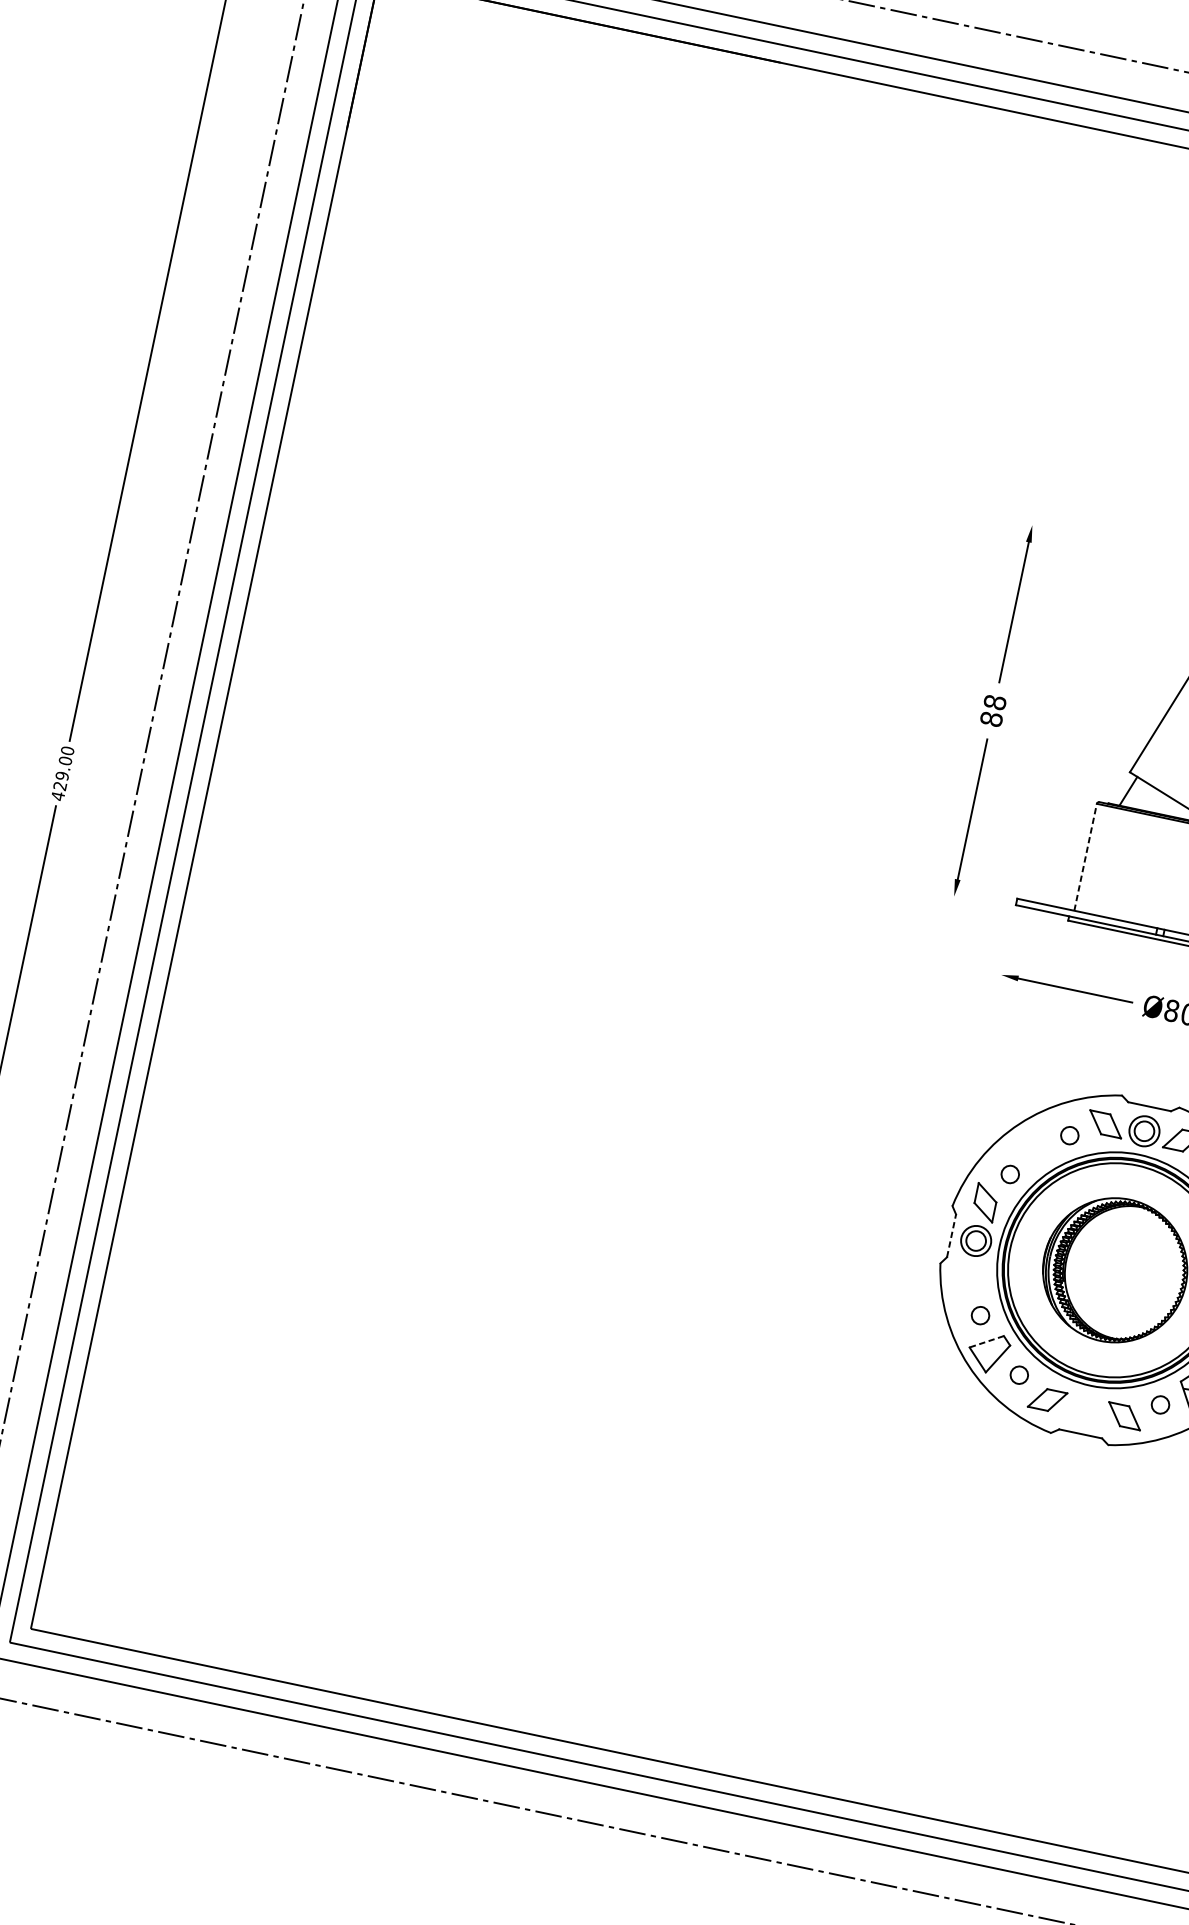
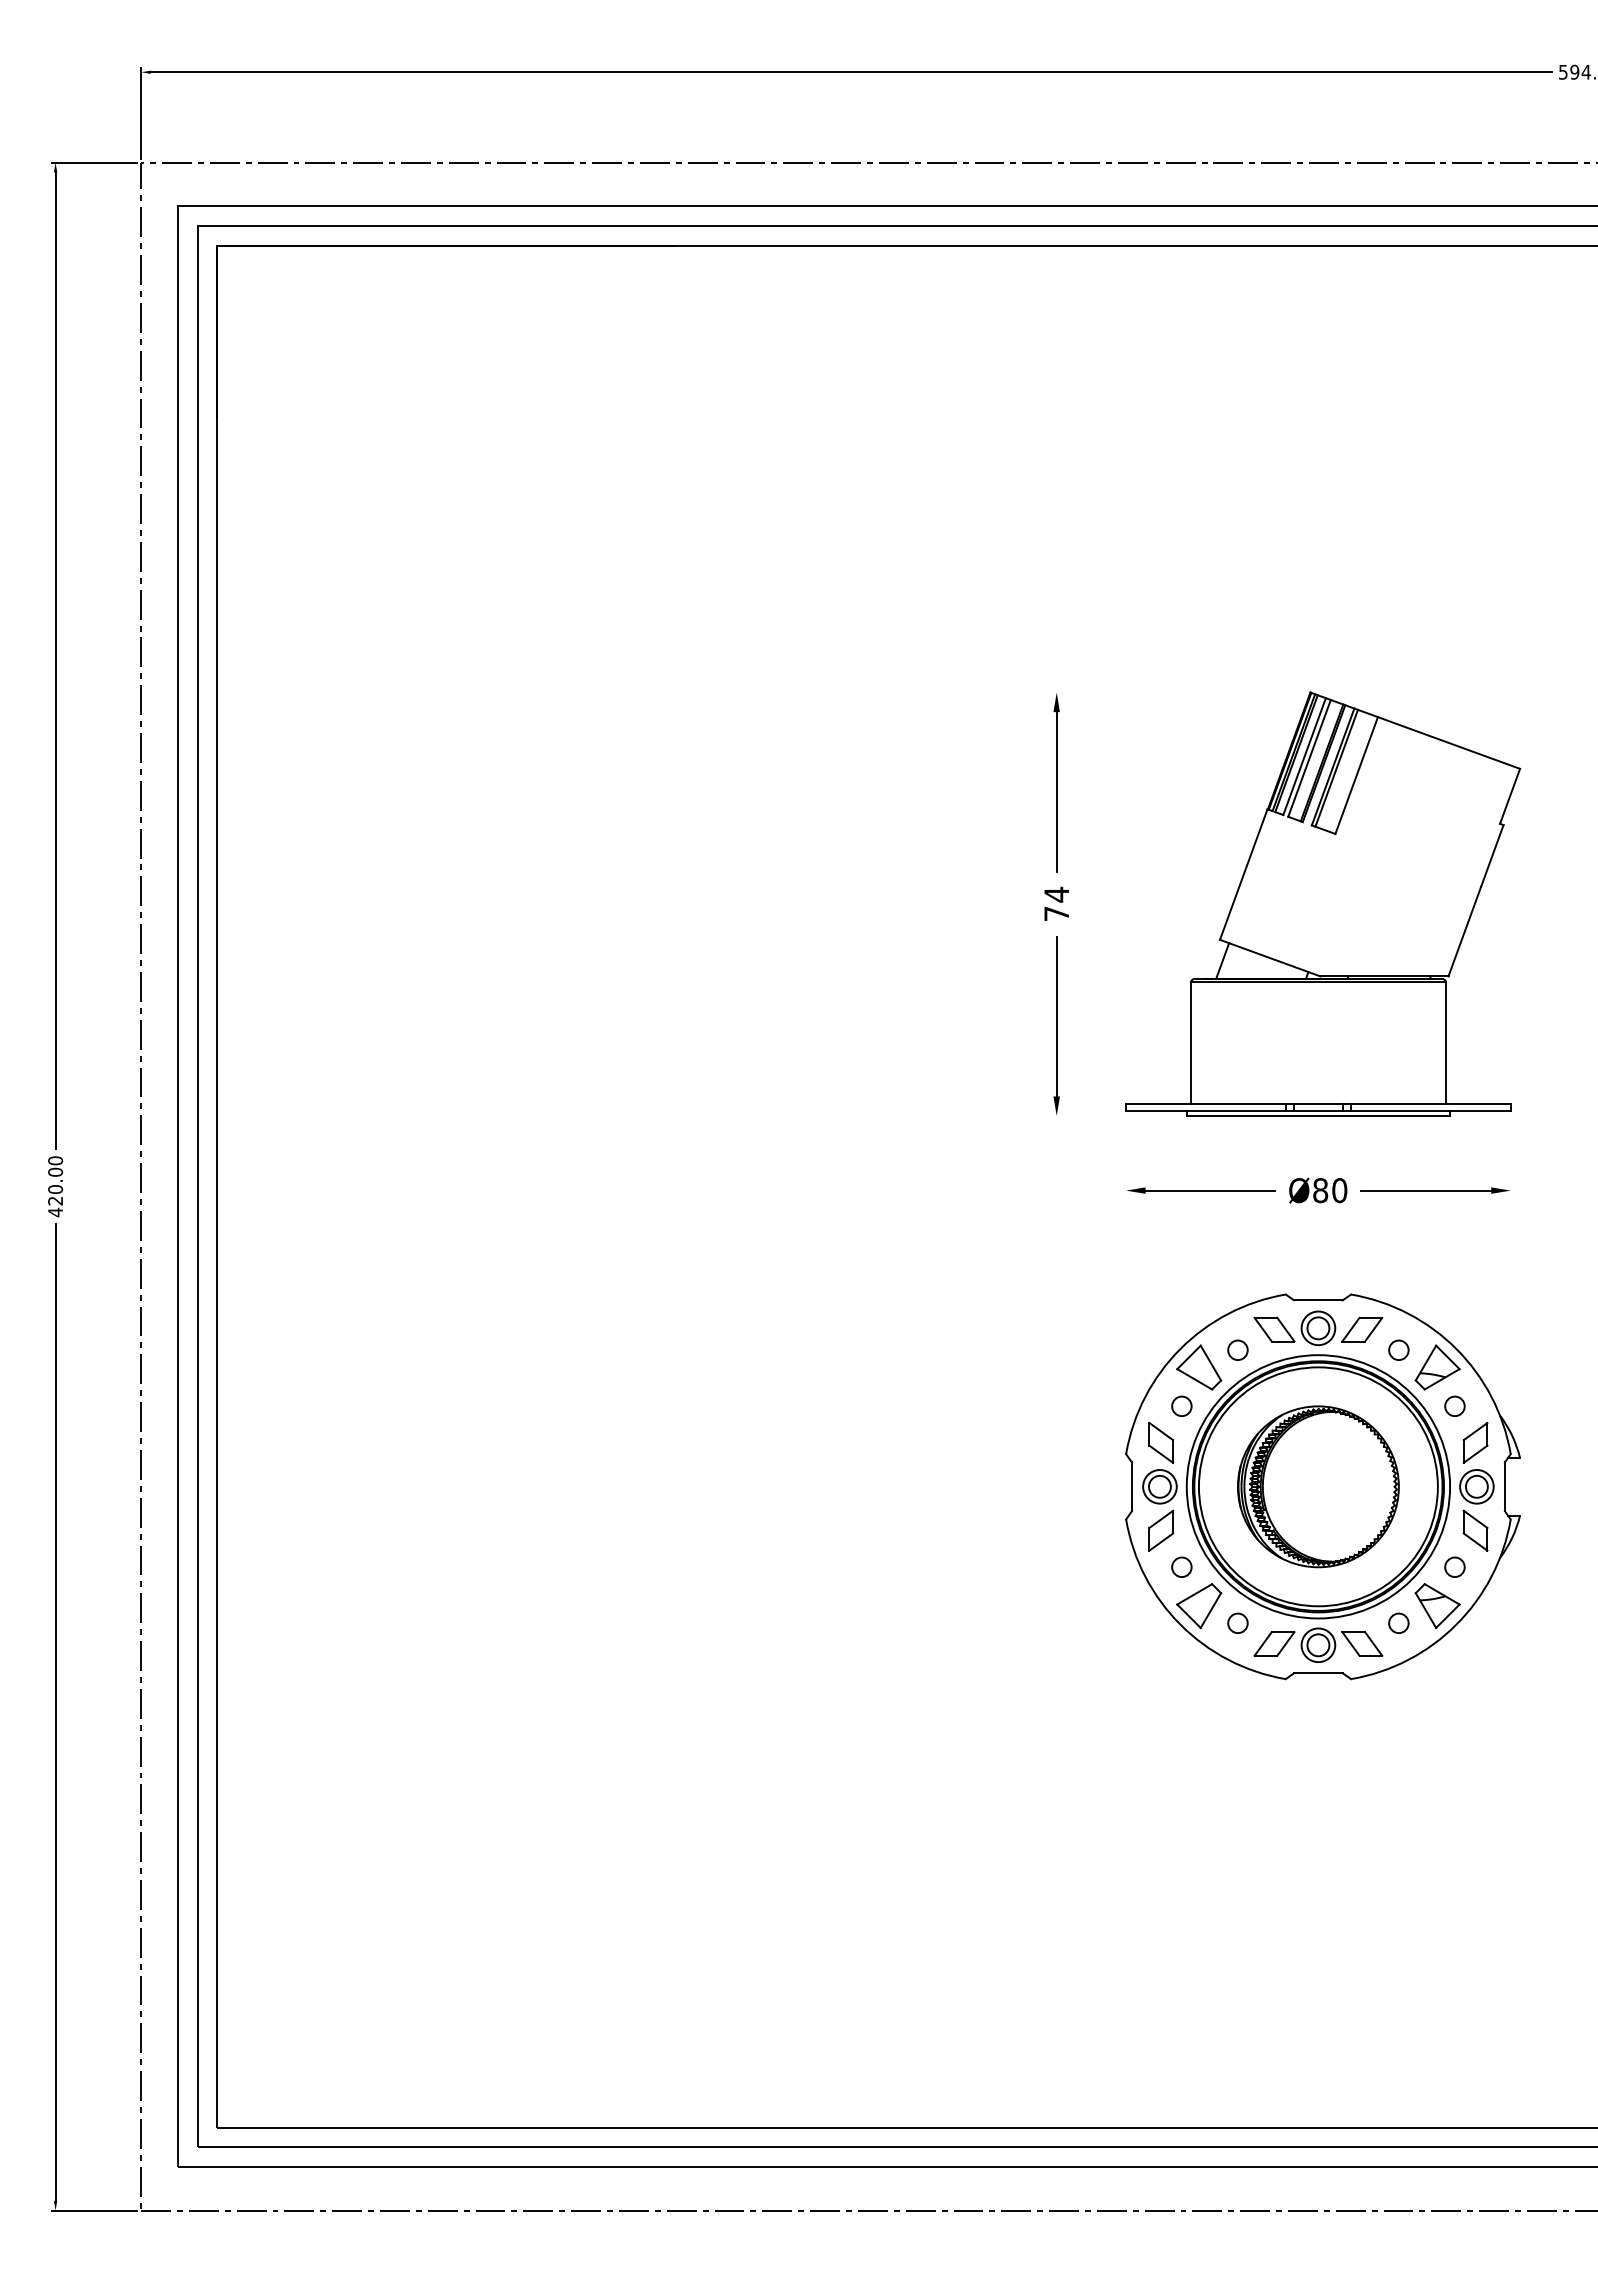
text: (993, 710) -> (1056, 903), 88 -> 74
text: (62, 776) -> (55, 1189), 429.00 -> 420.00
line: (1085, 857) -> (1191, 1042), dashed -> solid
part: (1032, 1143) -> (1199, 1367), added
line: (951, 1235) -> (1131, 1486), dashed -> solid
part: (969, 1279) -> (1161, 1530), added
line: (986, 1341) -> (1194, 1594), dashed -> solid
part: (1086, 1408) -> (1318, 1644), added

